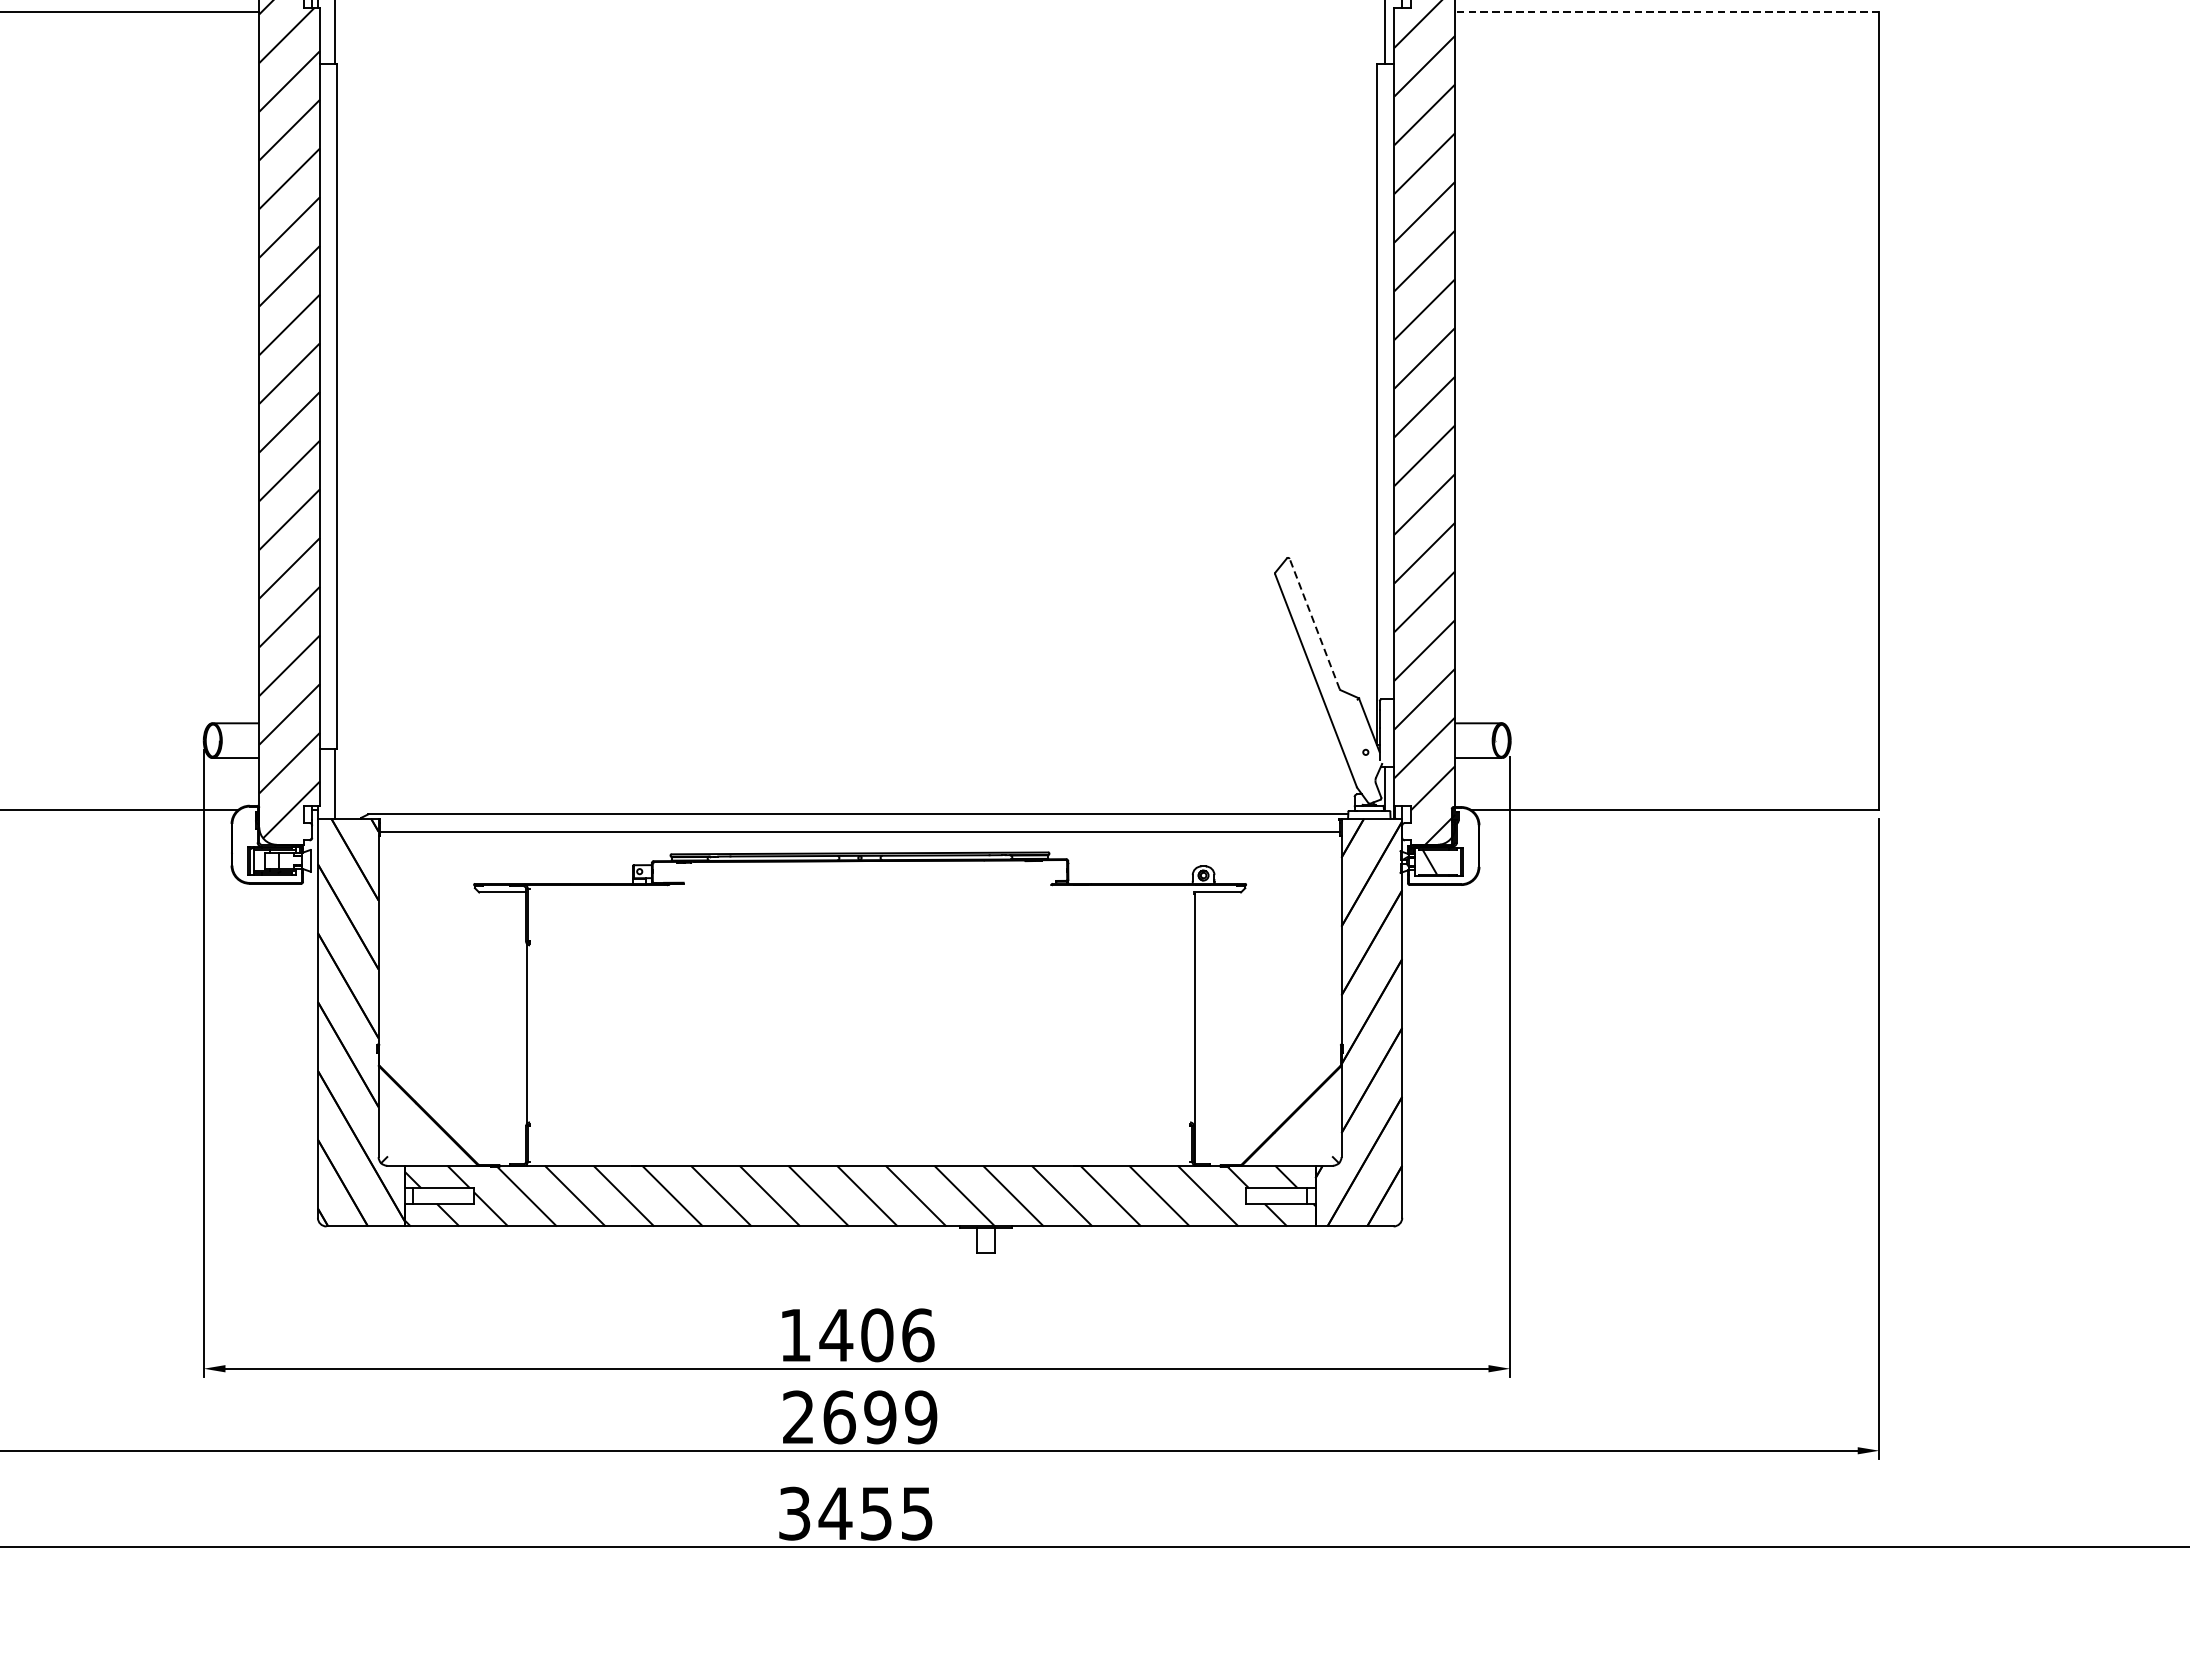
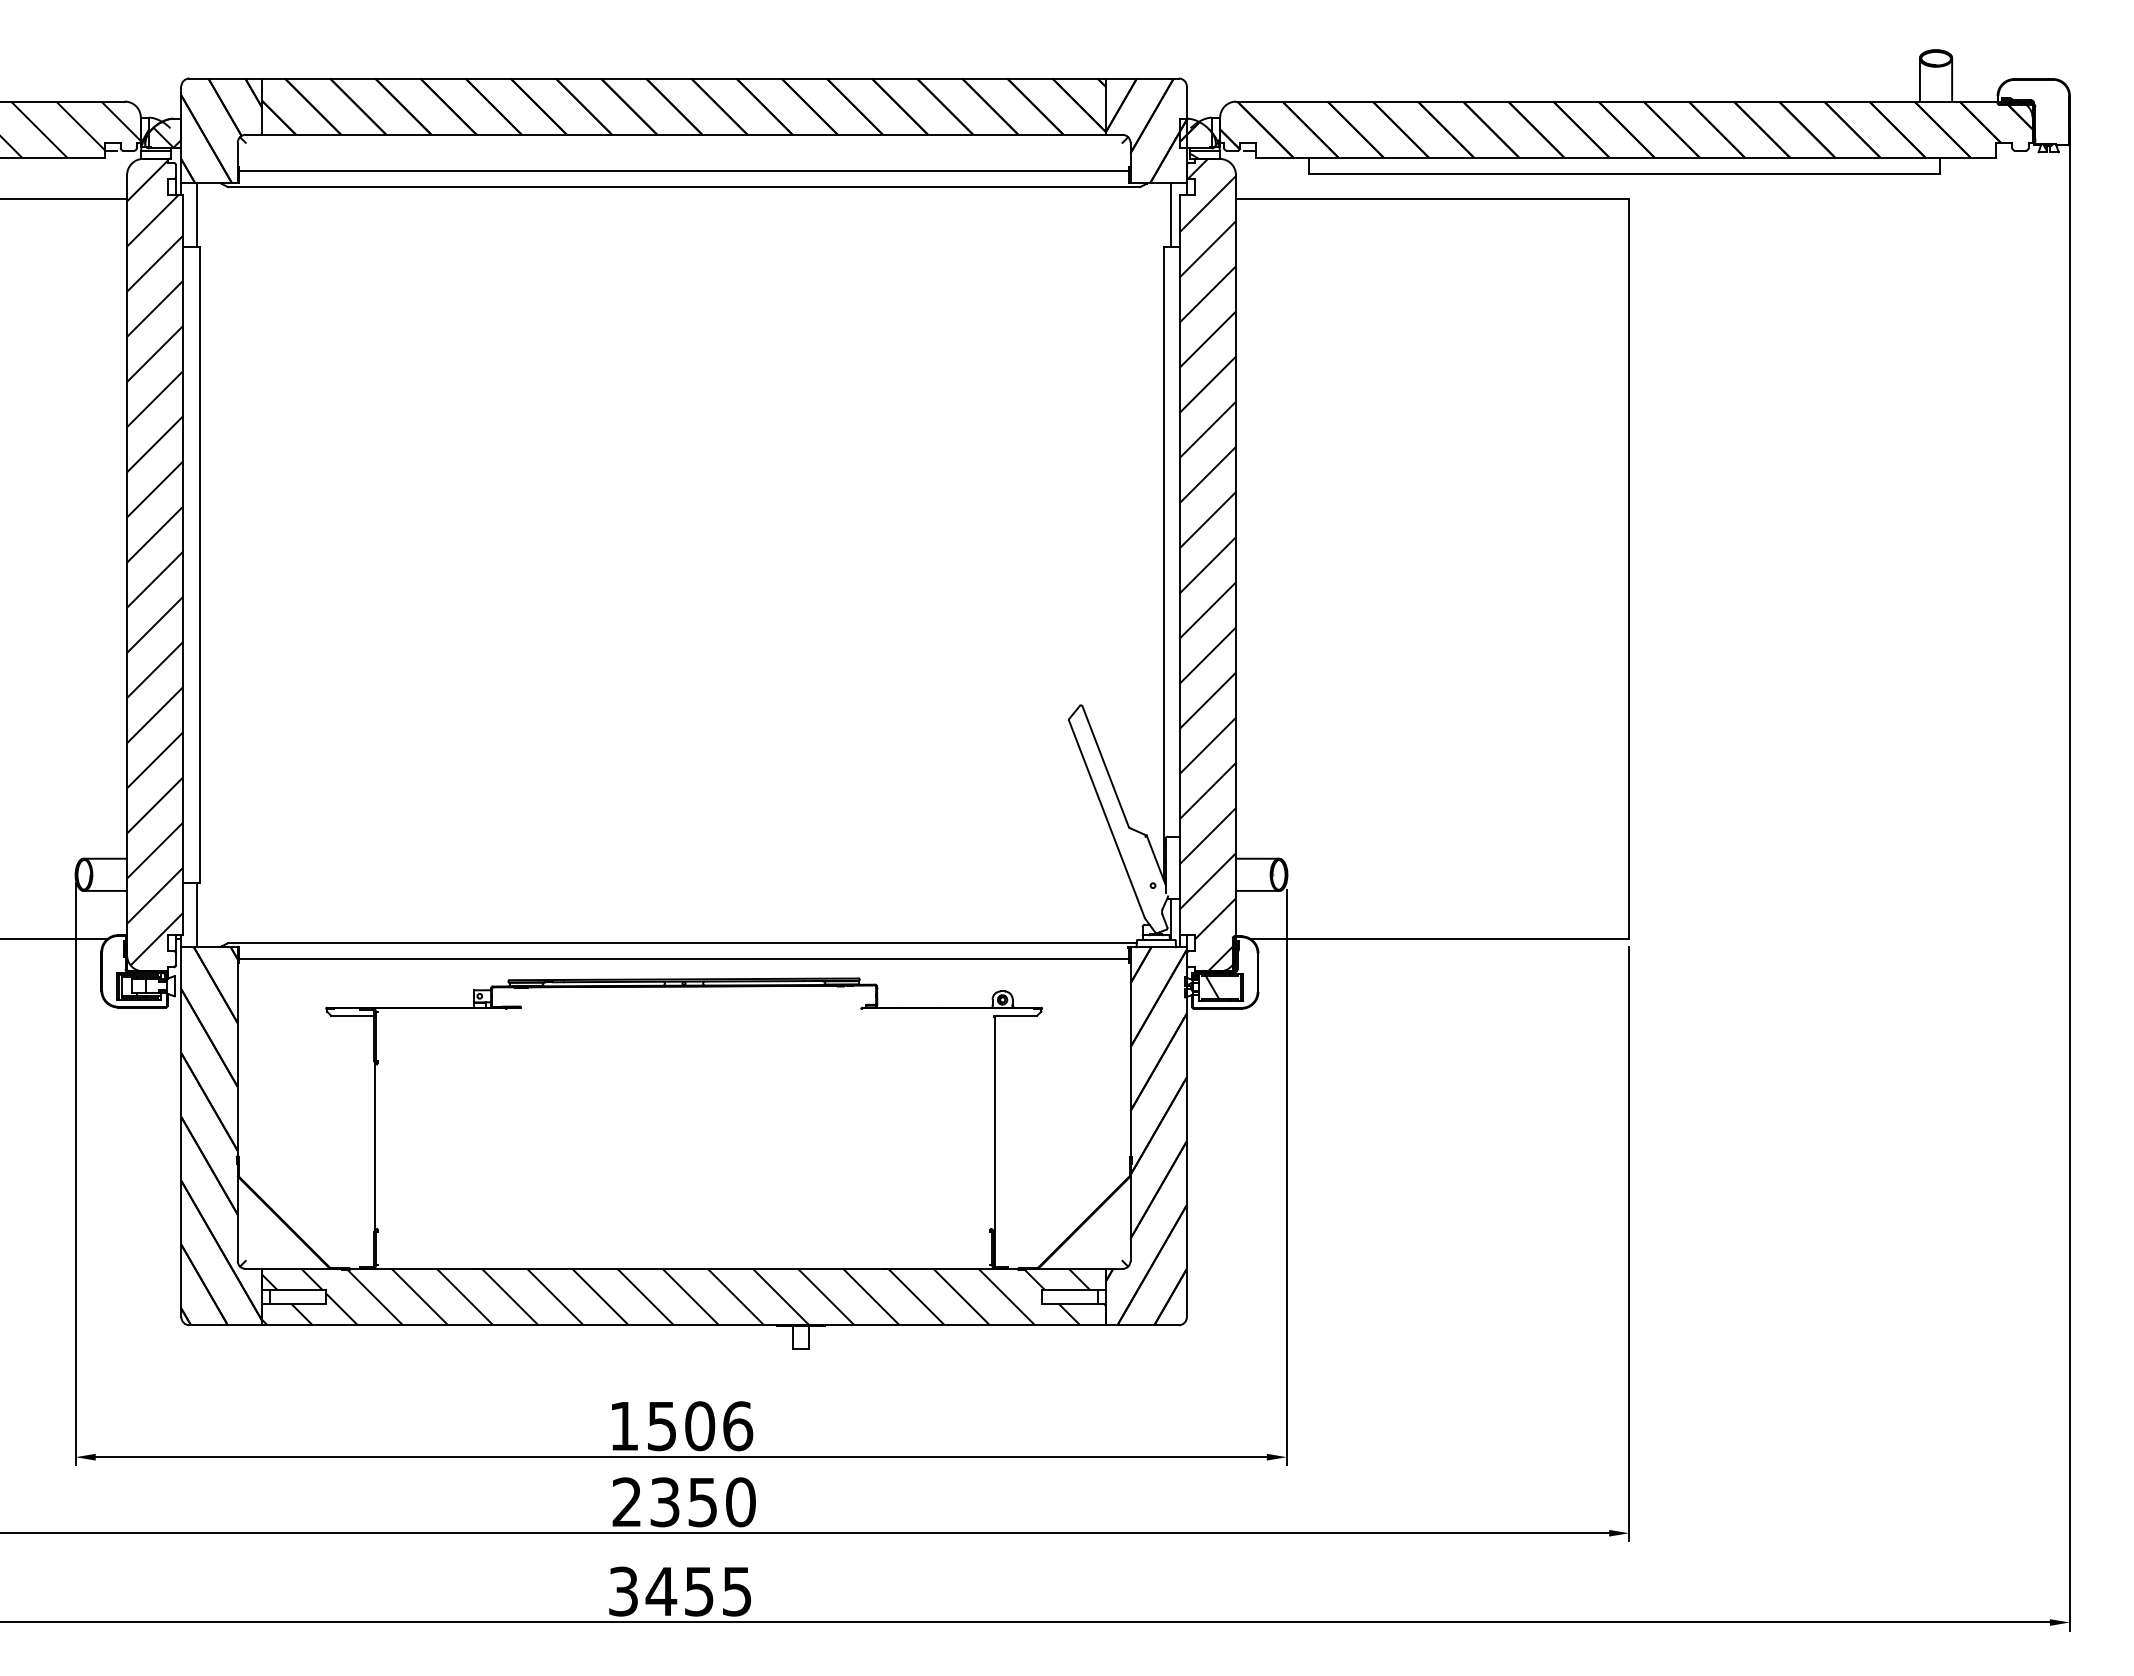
line: (1667, 12) -> (1432, 199), dashed -> solid
line: (1314, 623) -> (1105, 766), dashed -> solid
text: (835, 1335) -> (661, 1426), 1406 -> 1506
text: (879, 1417) -> (702, 1502), 2699 -> 2350

